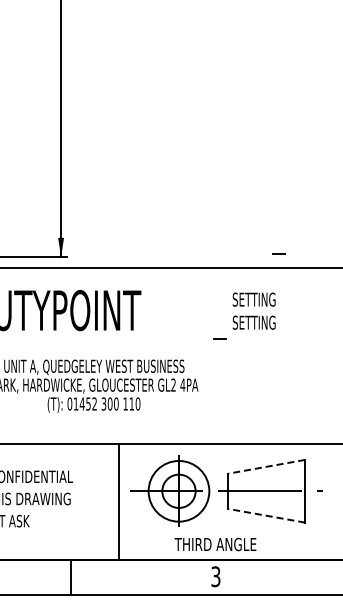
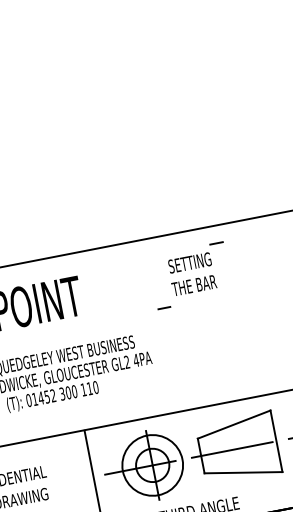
line: (278, 253) -> (216, 243), moved
text: (254, 322) -> (194, 285), SETTING -> THE BAR
line: (266, 466) -> (233, 424), dashed -> solid
line: (266, 515) -> (243, 472), dashed -> solid

